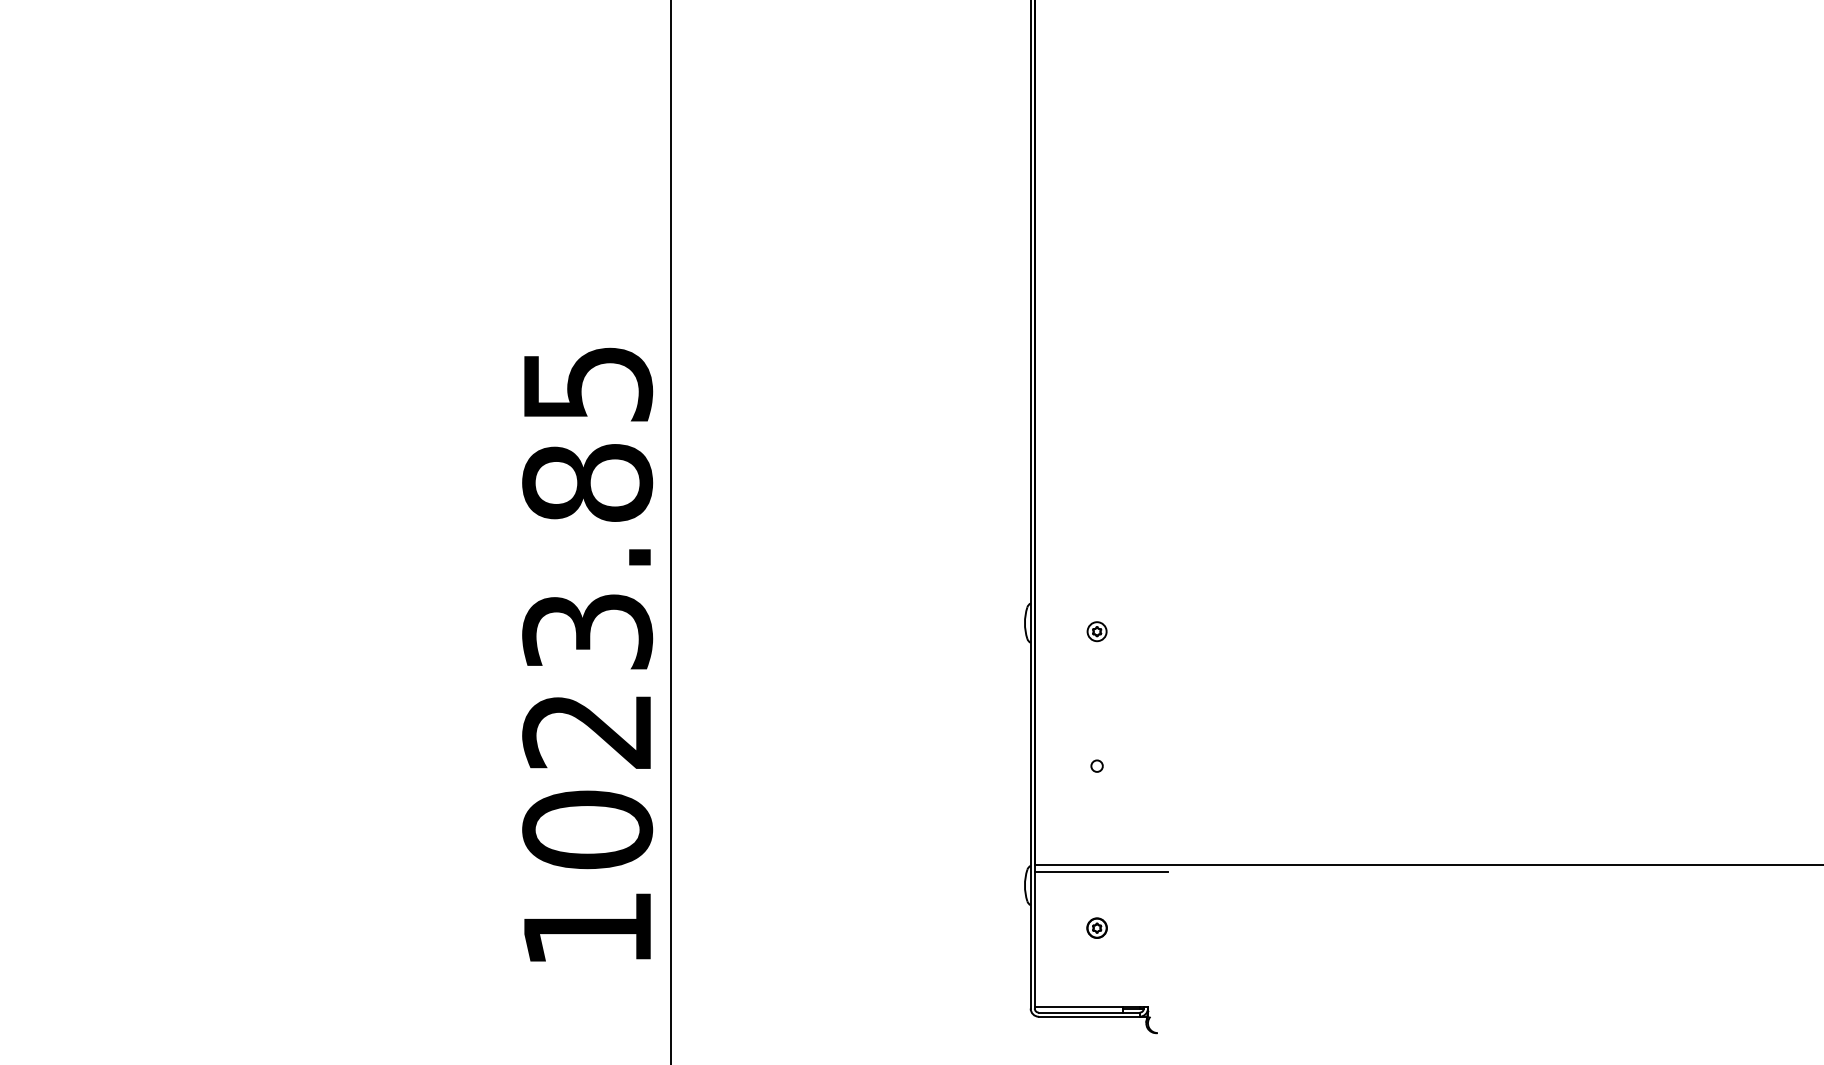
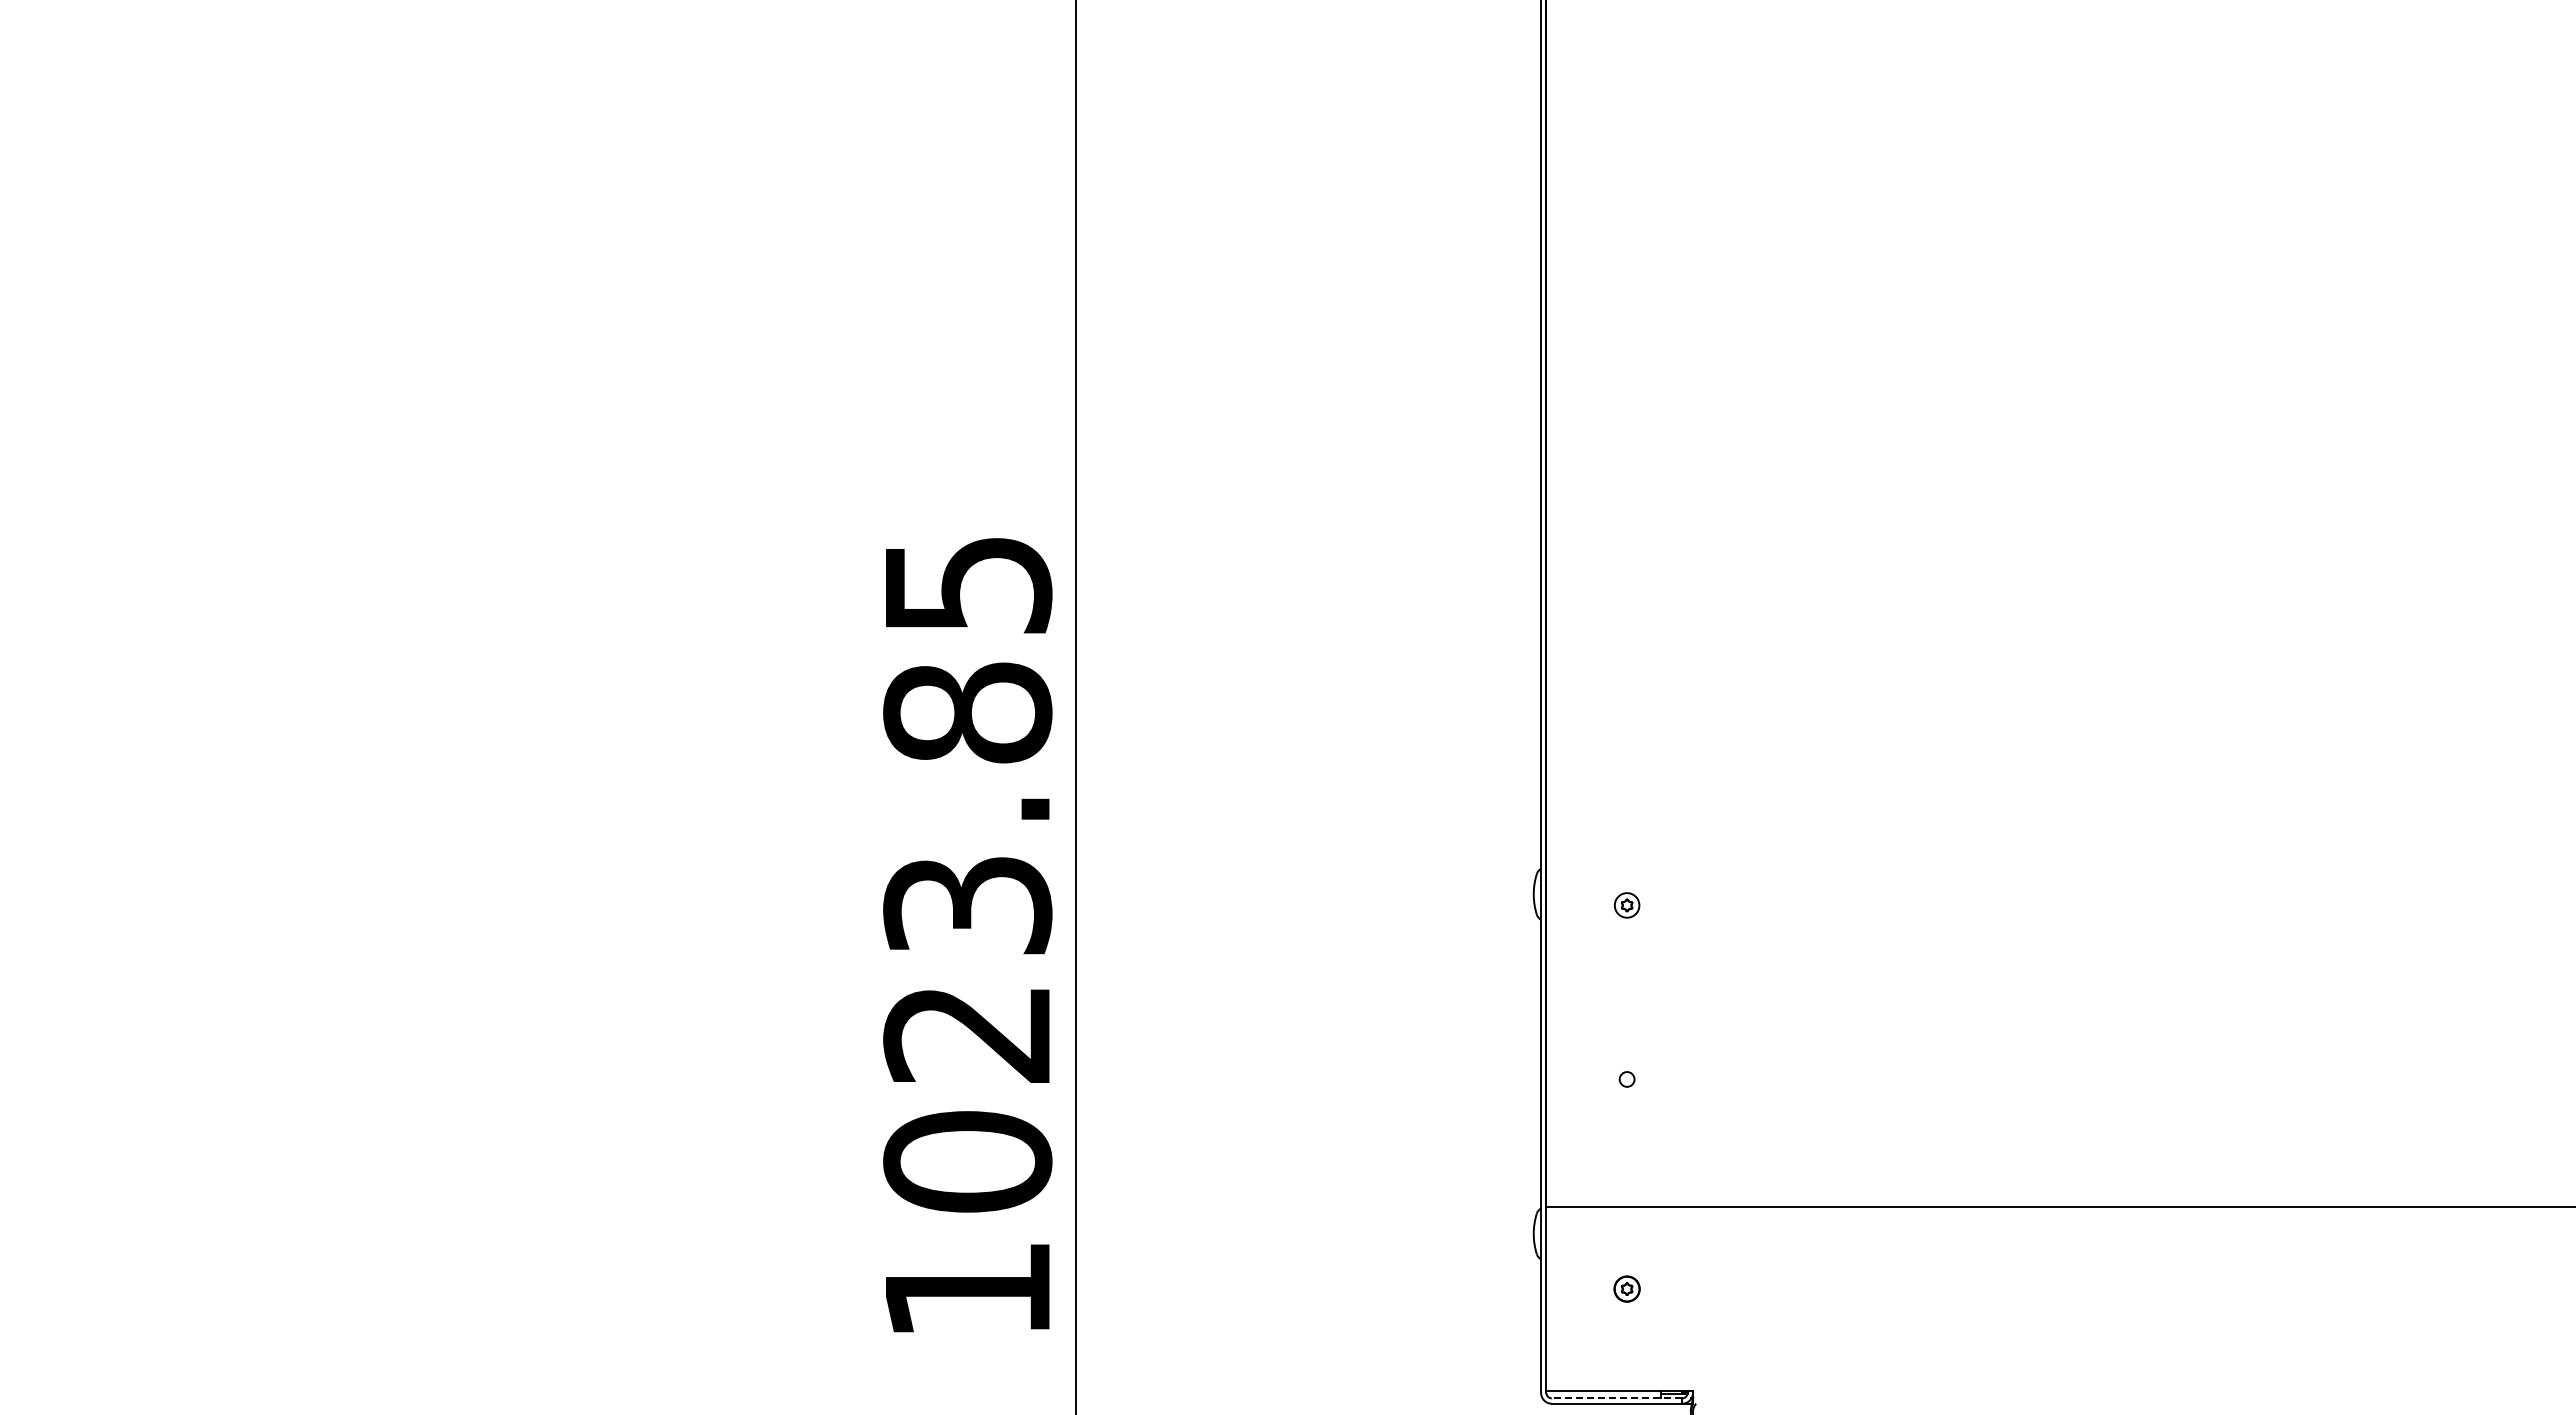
line: (1101, 872) -> (1632, 1216), removed
line: (1088, 1012) -> (1616, 1398), solid -> dashed

